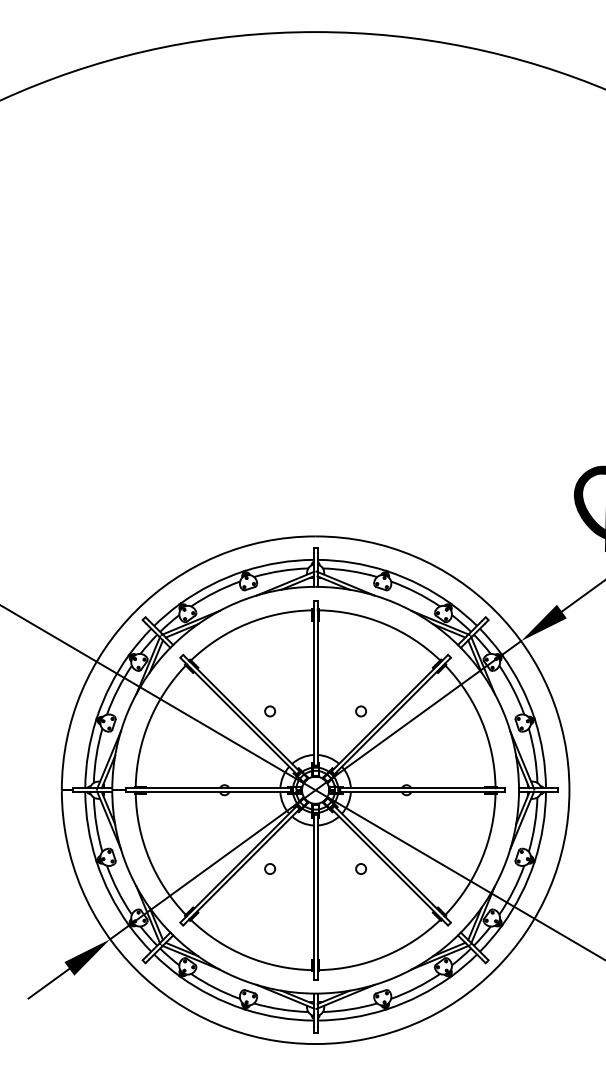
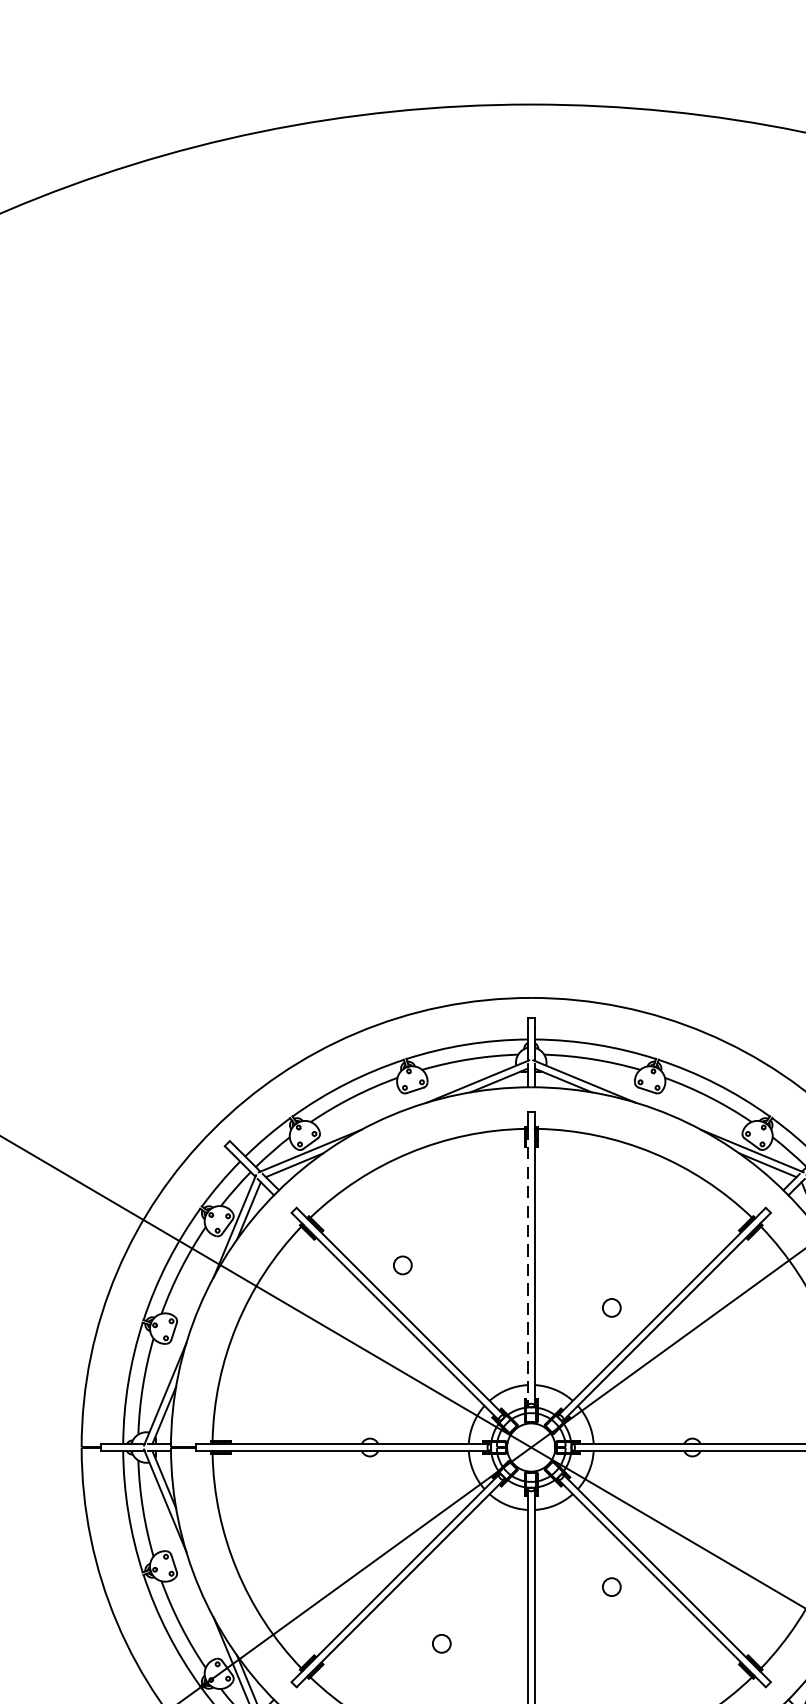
line: (313, 688) -> (527, 1267), solid -> dashed
circle: (270, 711) -> (403, 1265), moved
circle: (270, 868) -> (442, 1642), moved

